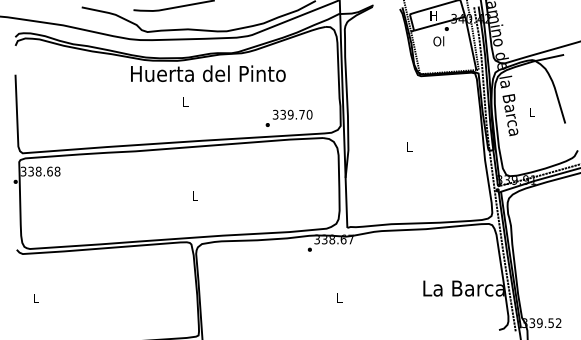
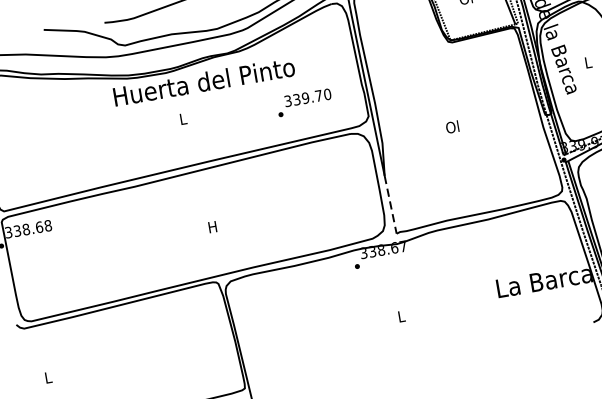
text: (288, 117) -> (303, 101), moved
text: (408, 146) -> (451, 126), L -> Ol
text: (194, 195) -> (212, 226), L -> H
line: (346, 202) -> (390, 204), solid -> dashed

